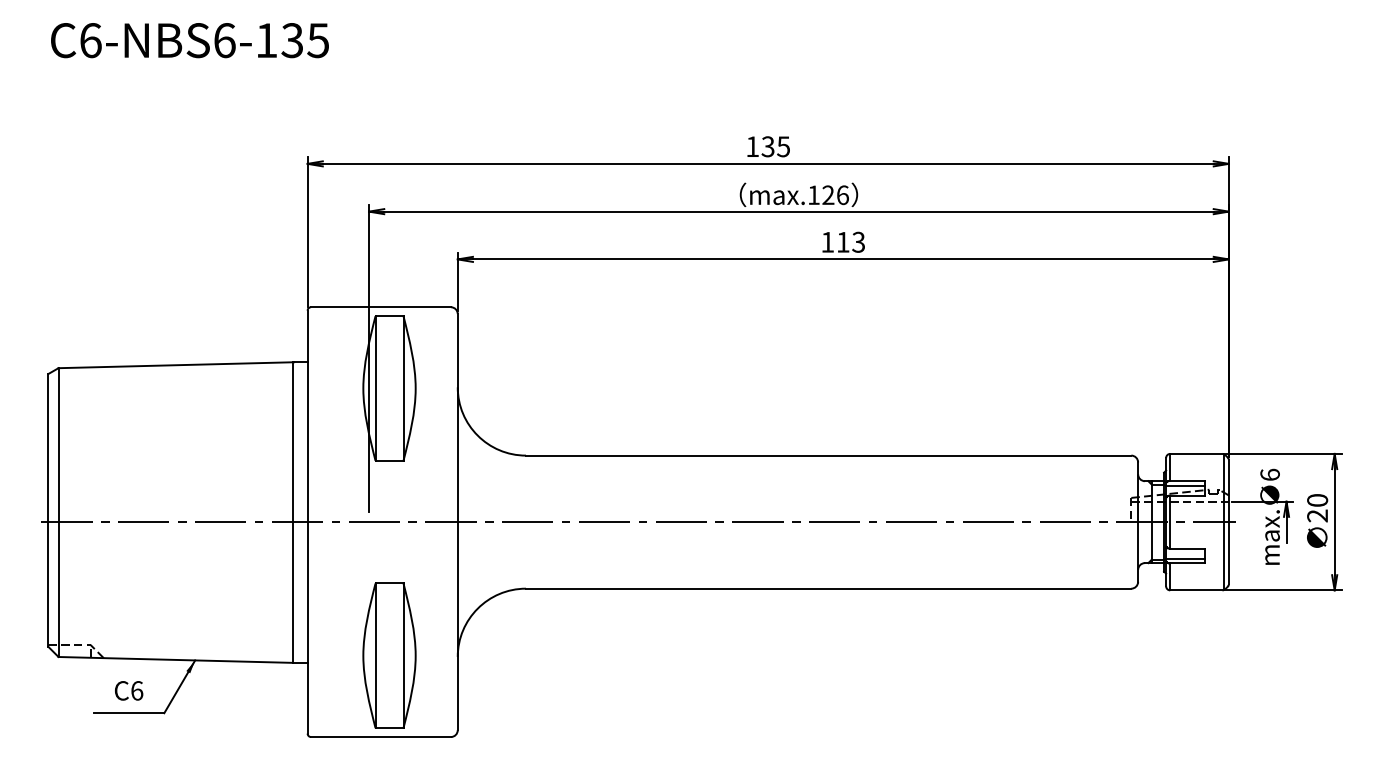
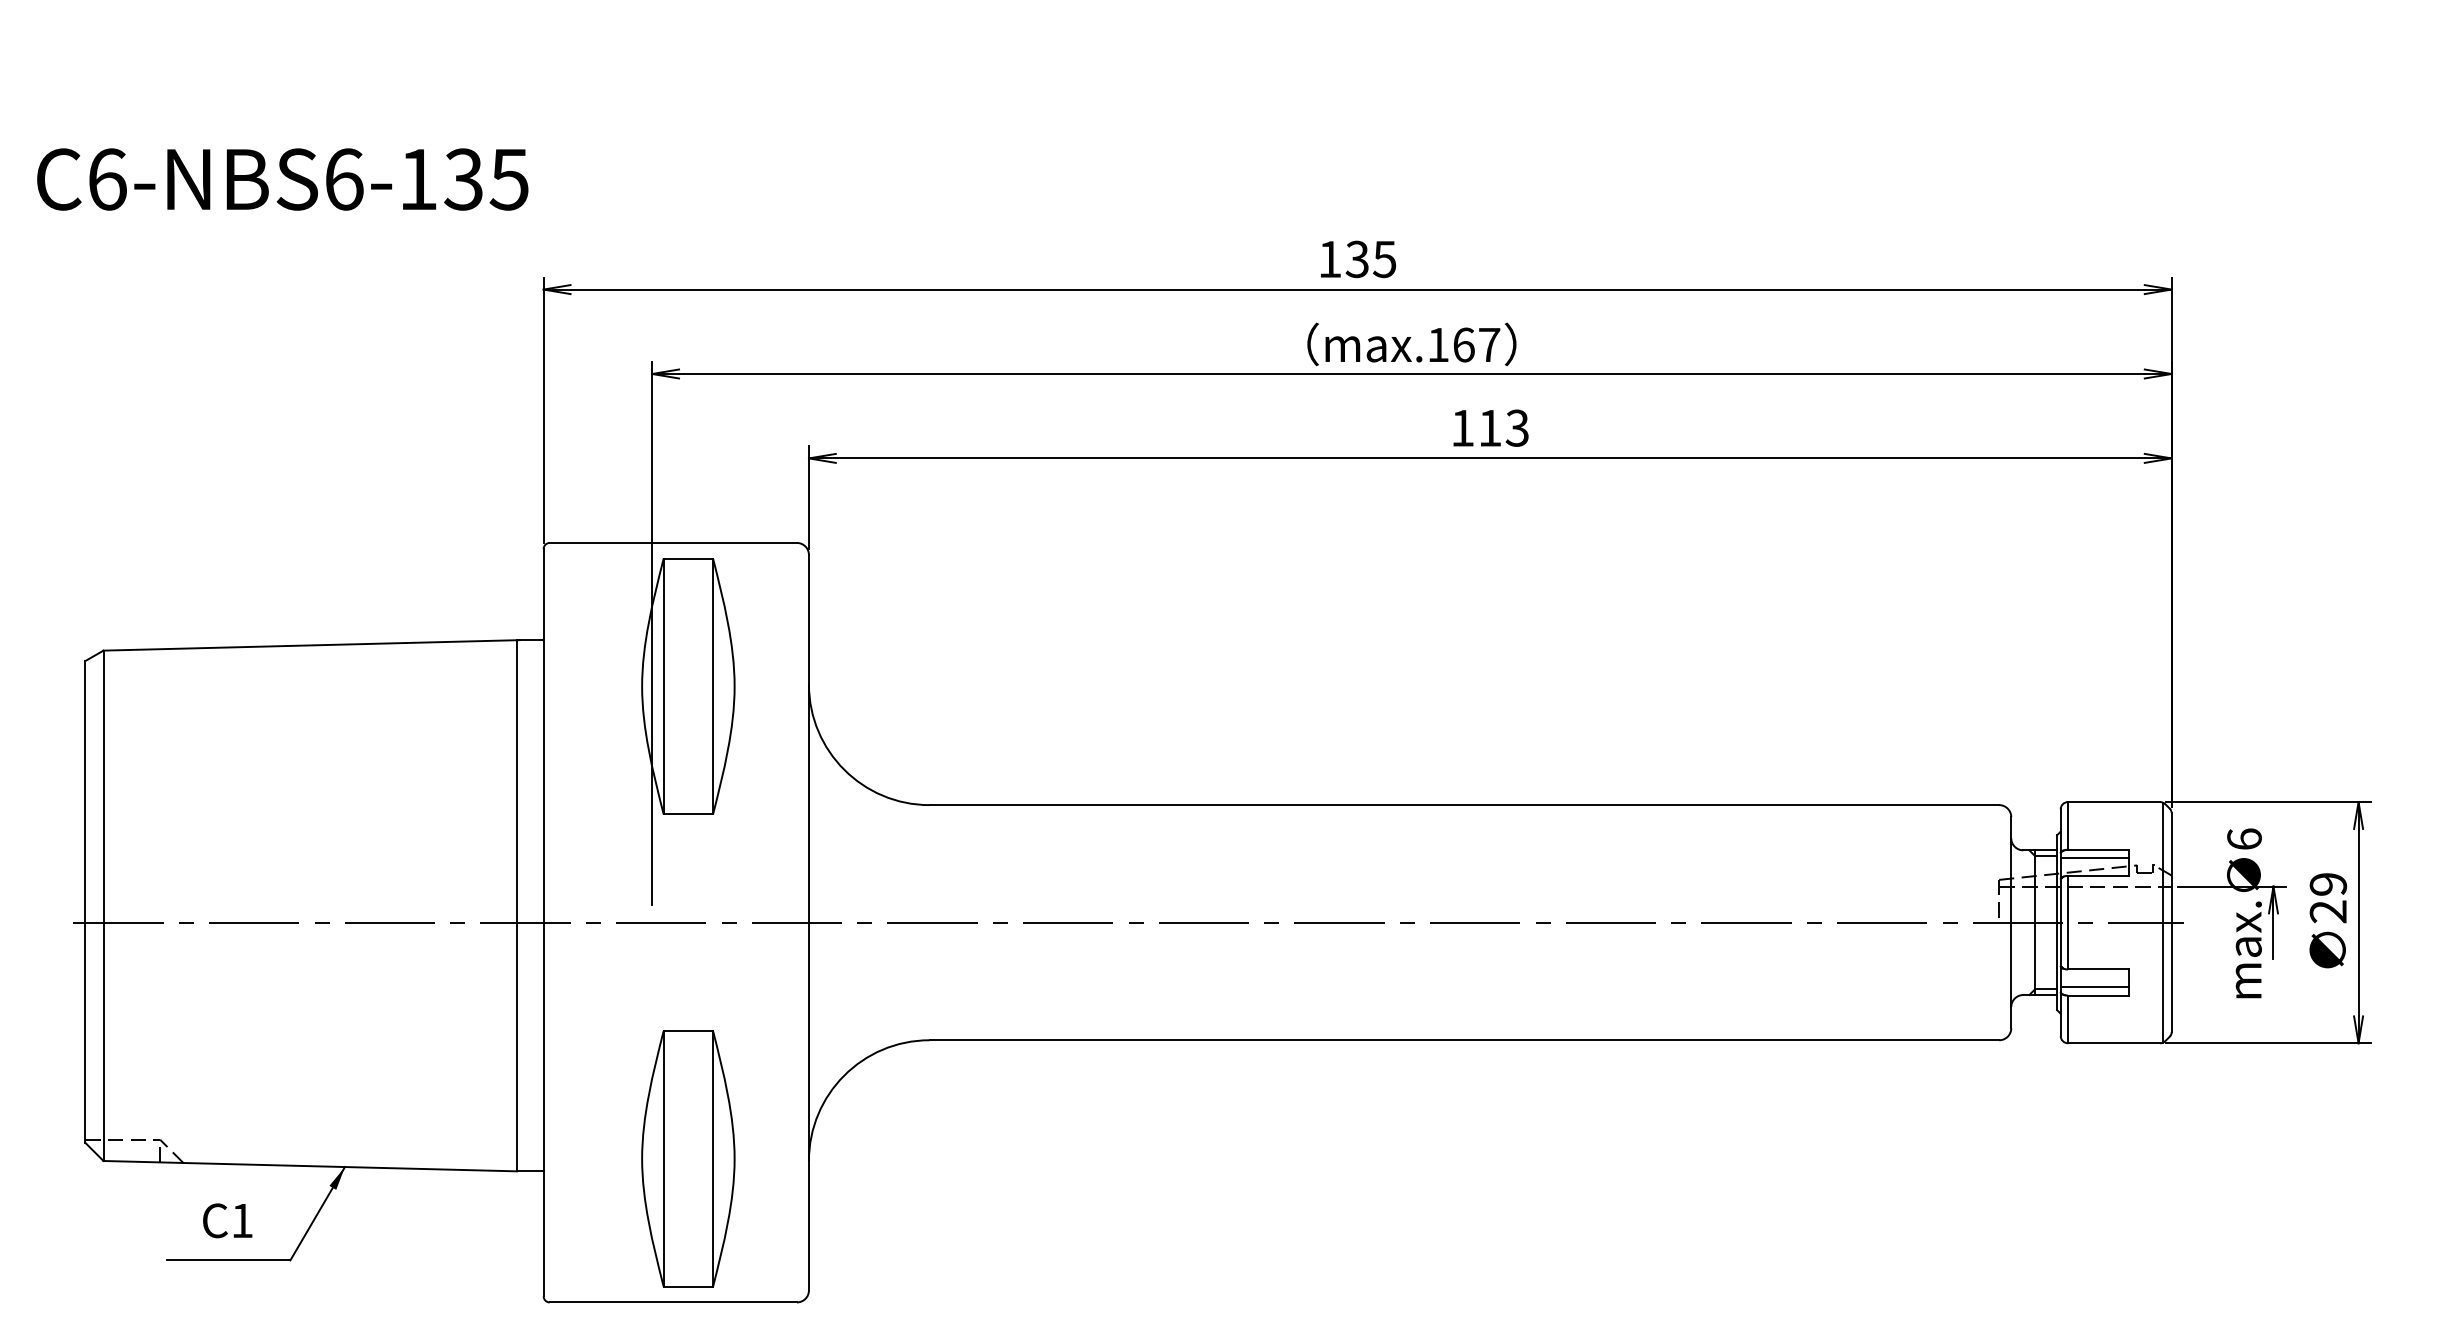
text: (189, 40) -> (281, 179), moved
text: (835, 195) -> (1476, 345), max.126 -> max.167
text: (1317, 500) -> (2328, 884), 20 -> 29
text: (137, 690) -> (243, 1220), C6 -> C1

